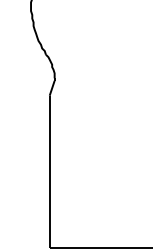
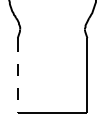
line: (49, 173) -> (17, 76), solid -> dashed

